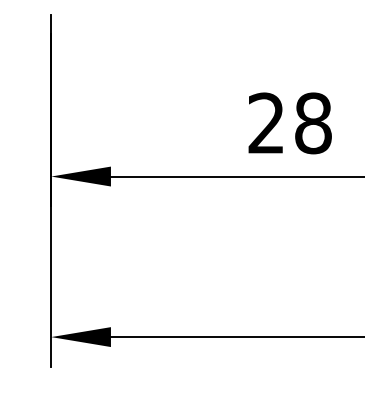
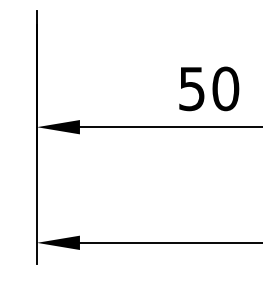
text: (290, 123) -> (209, 88), 28 -> 50

